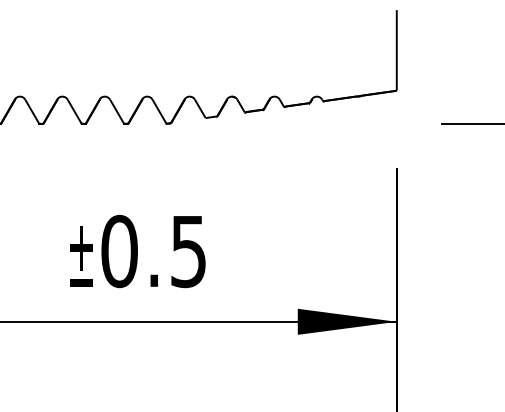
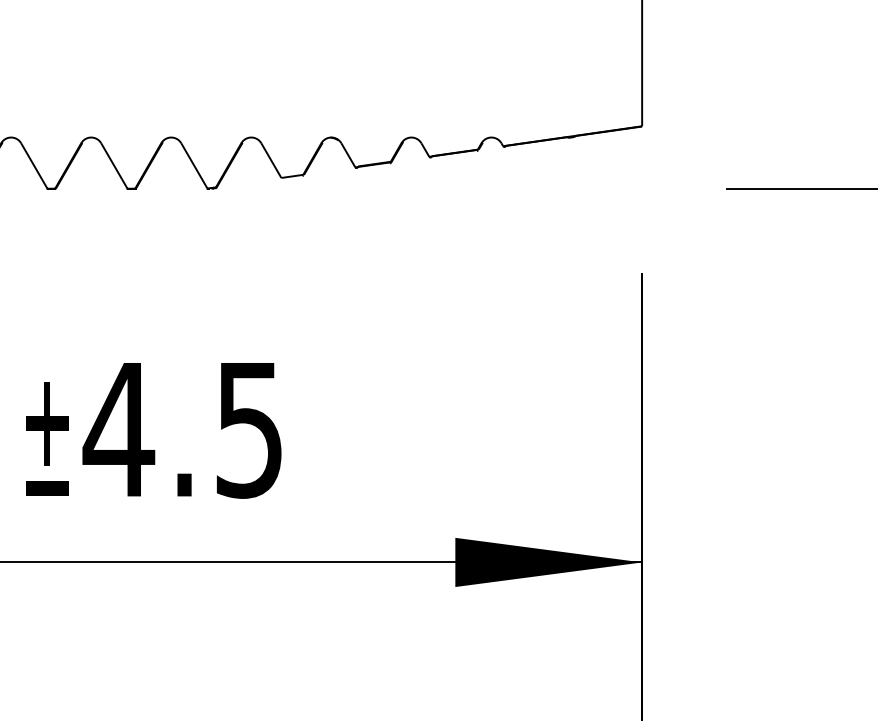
text: (119, 251) -> (118, 429), 0.5 -> 4.5

